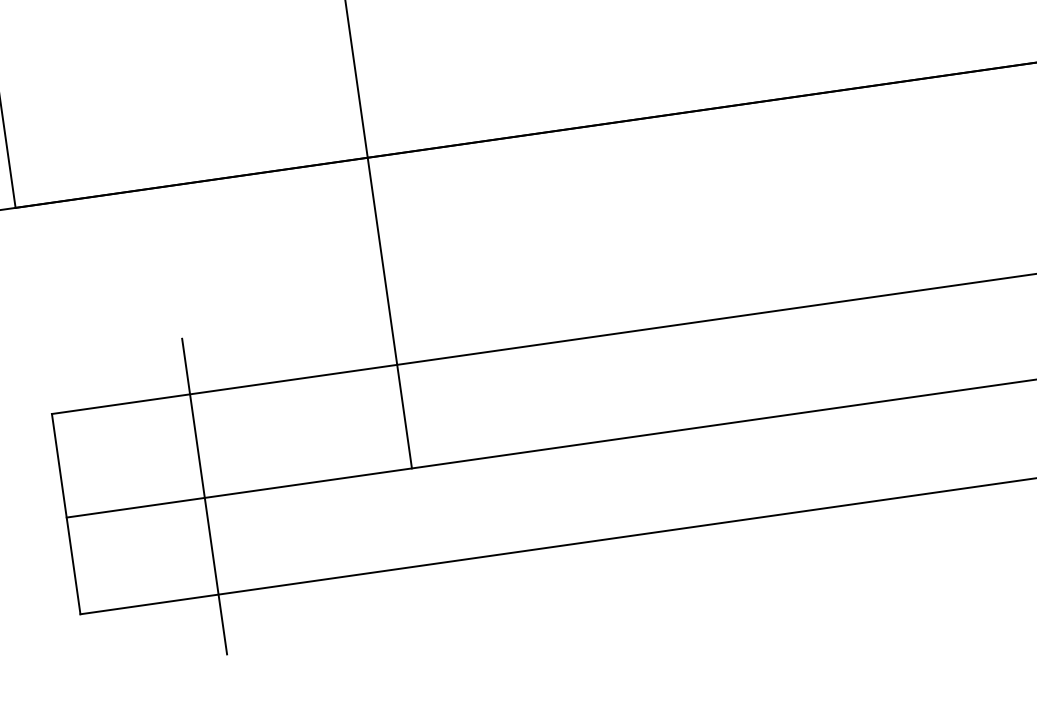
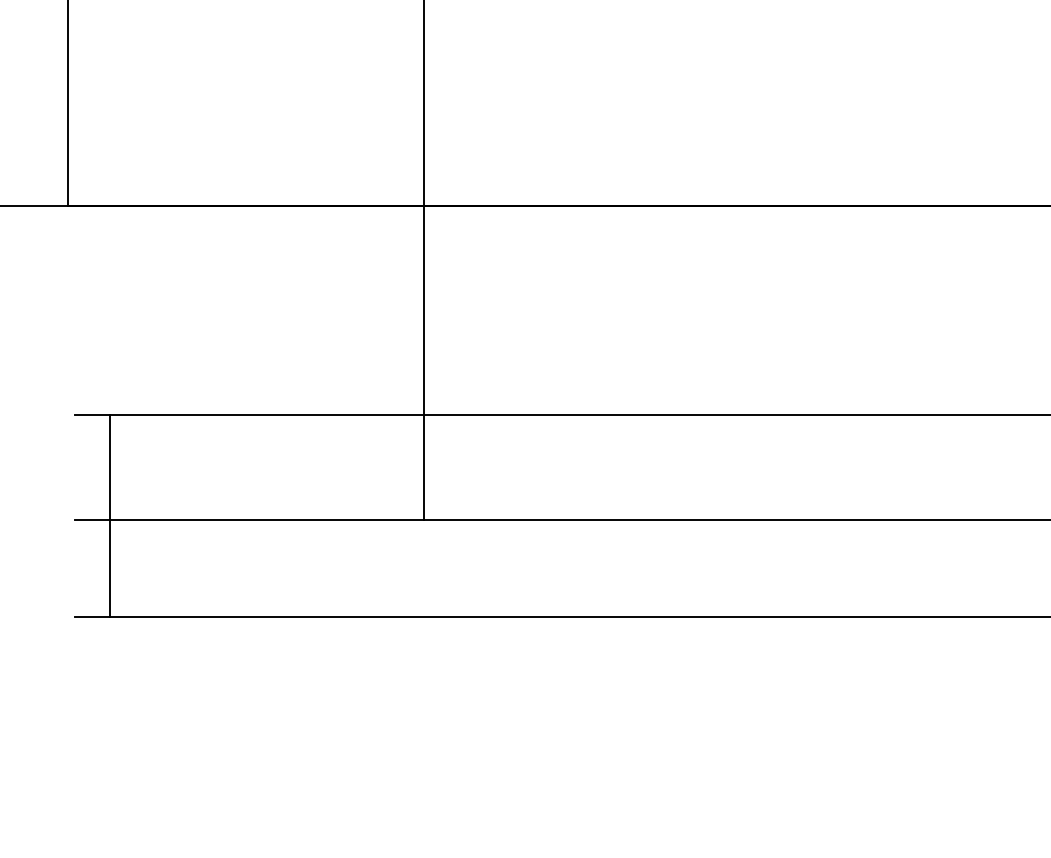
line: (204, 495) -> (214, 517), removed
line: (66, 513) -> (110, 515), moved

